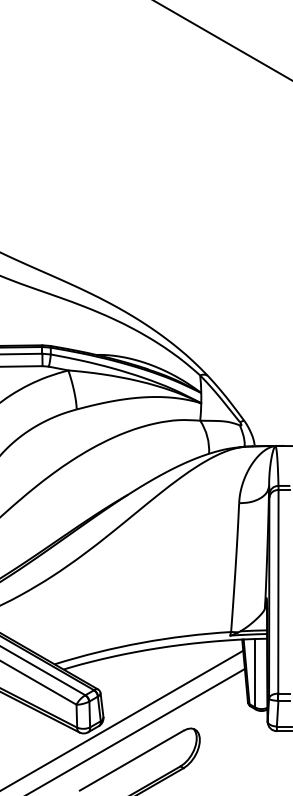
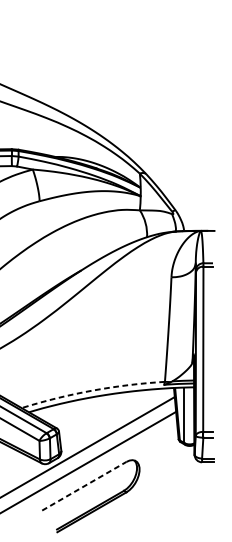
arc: (141, 642) -> (92, 390), solid -> dashed
line: (131, 760) -> (84, 486), solid -> dashed

